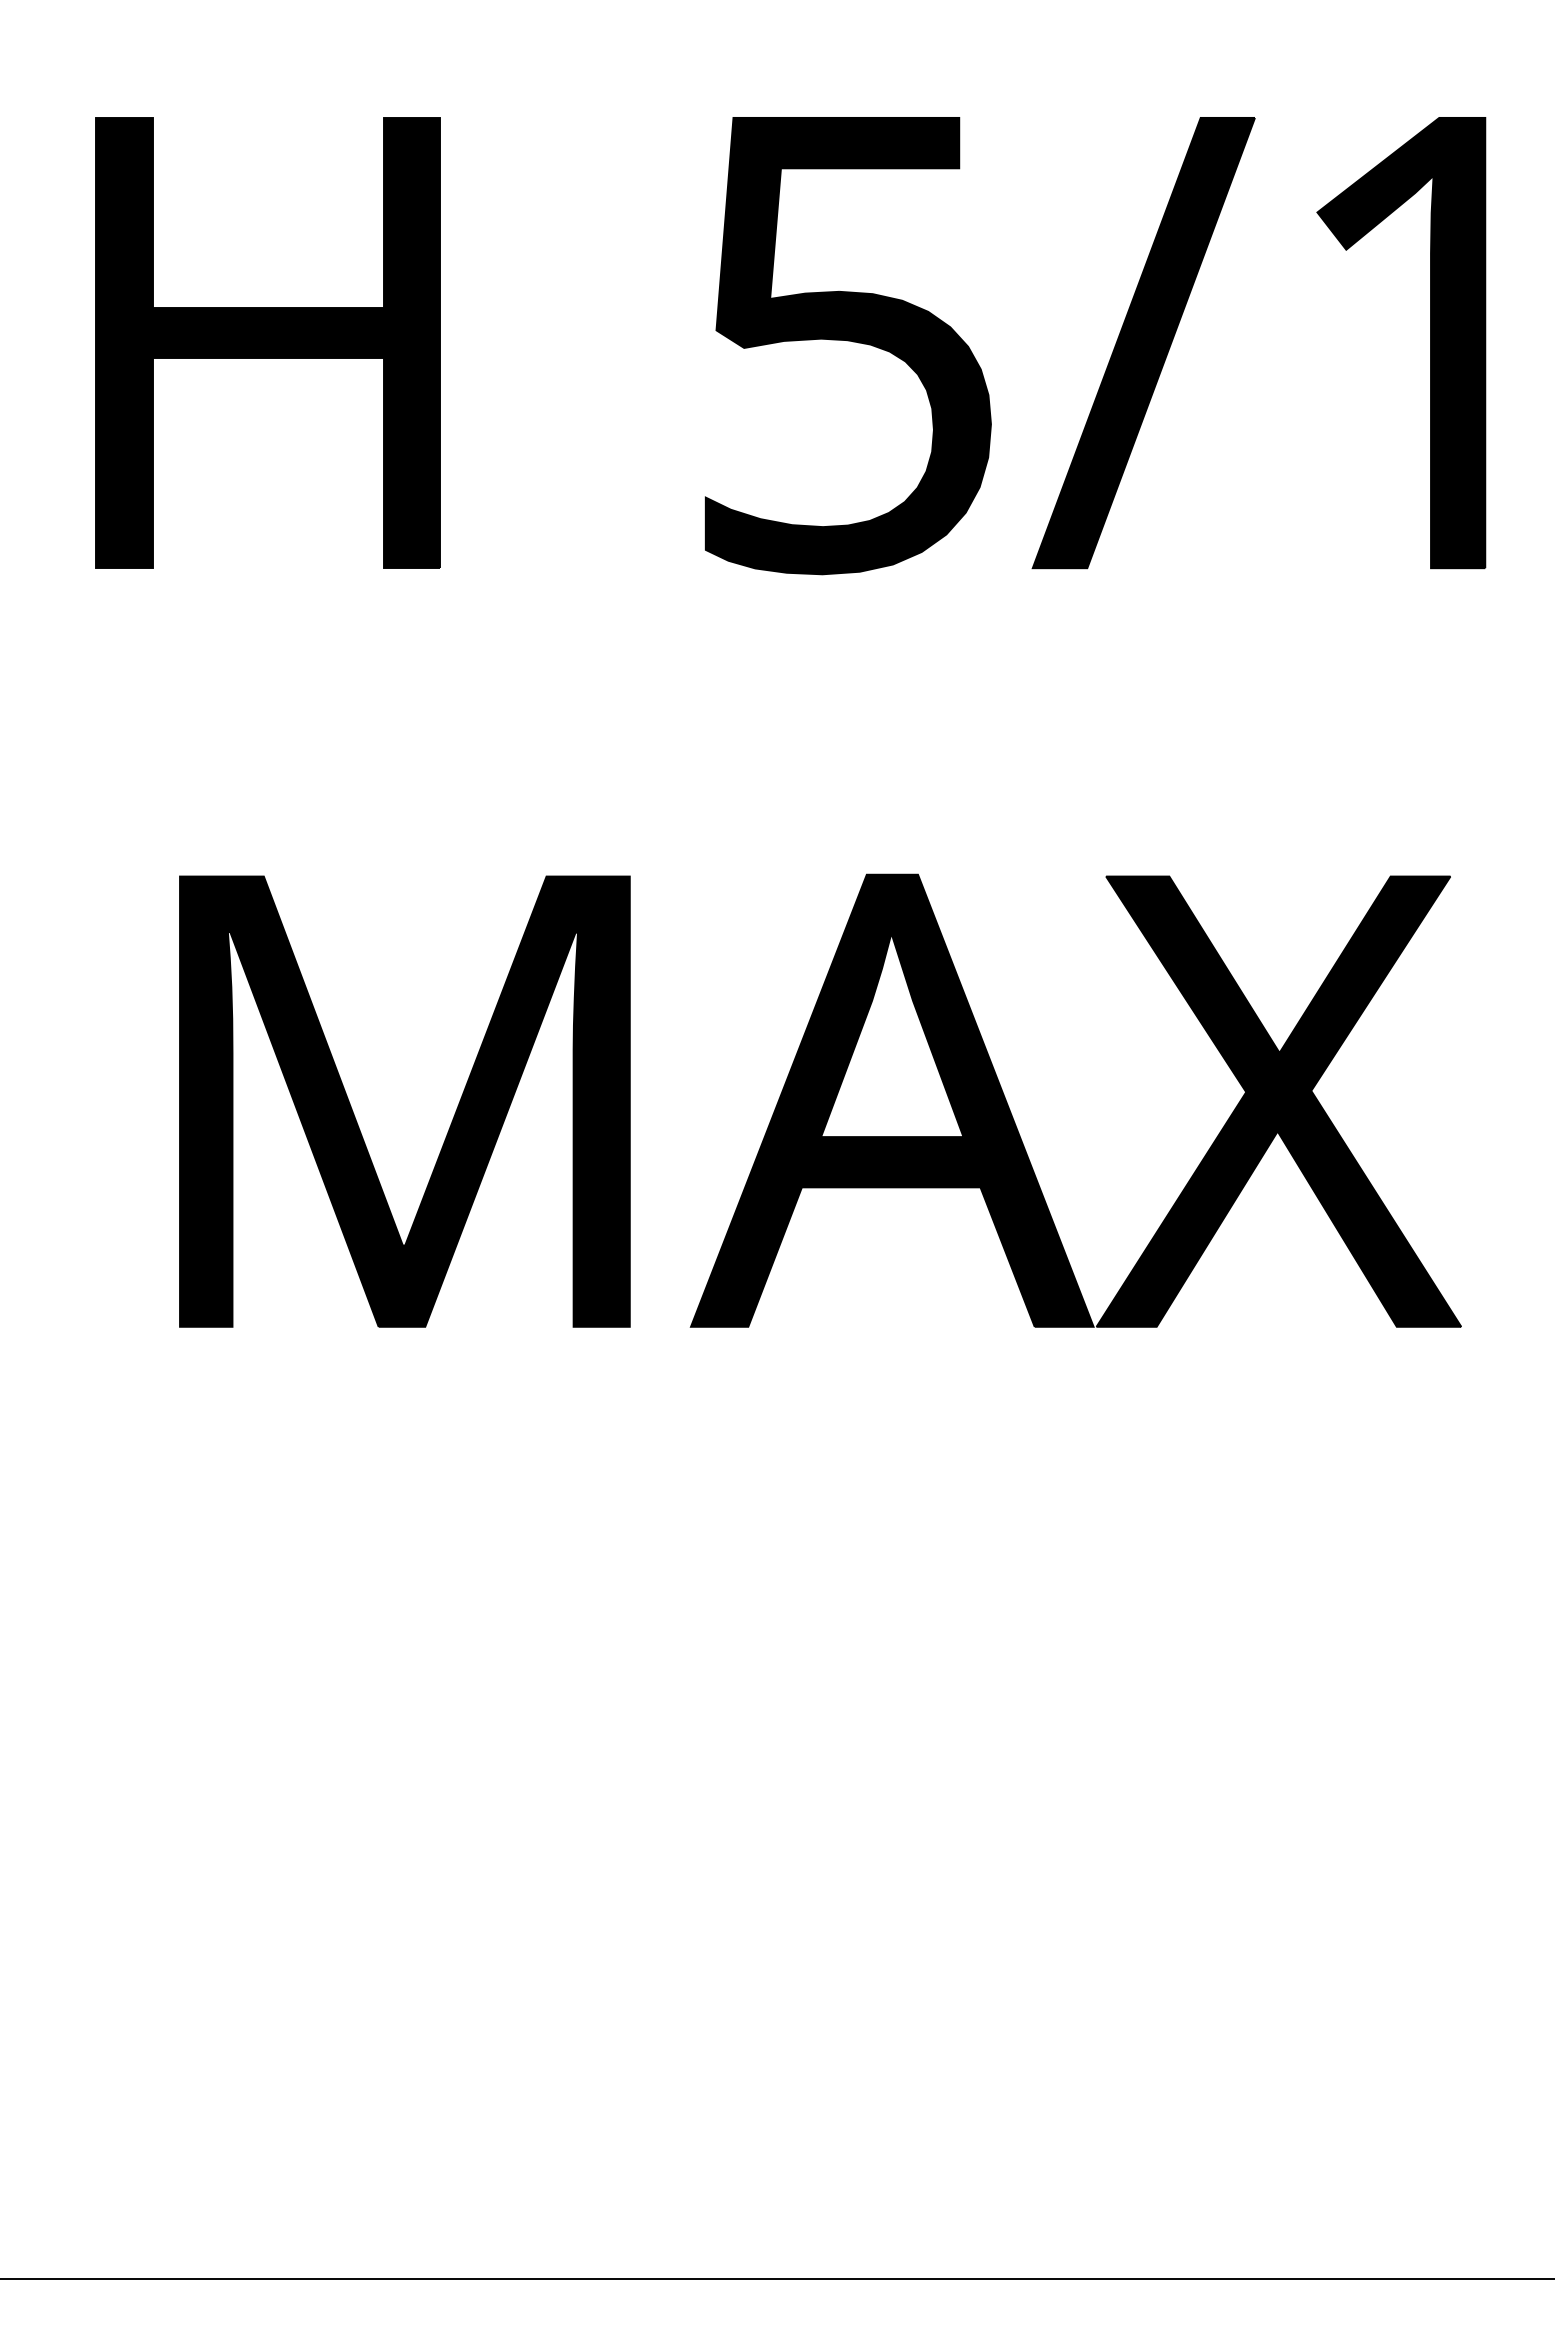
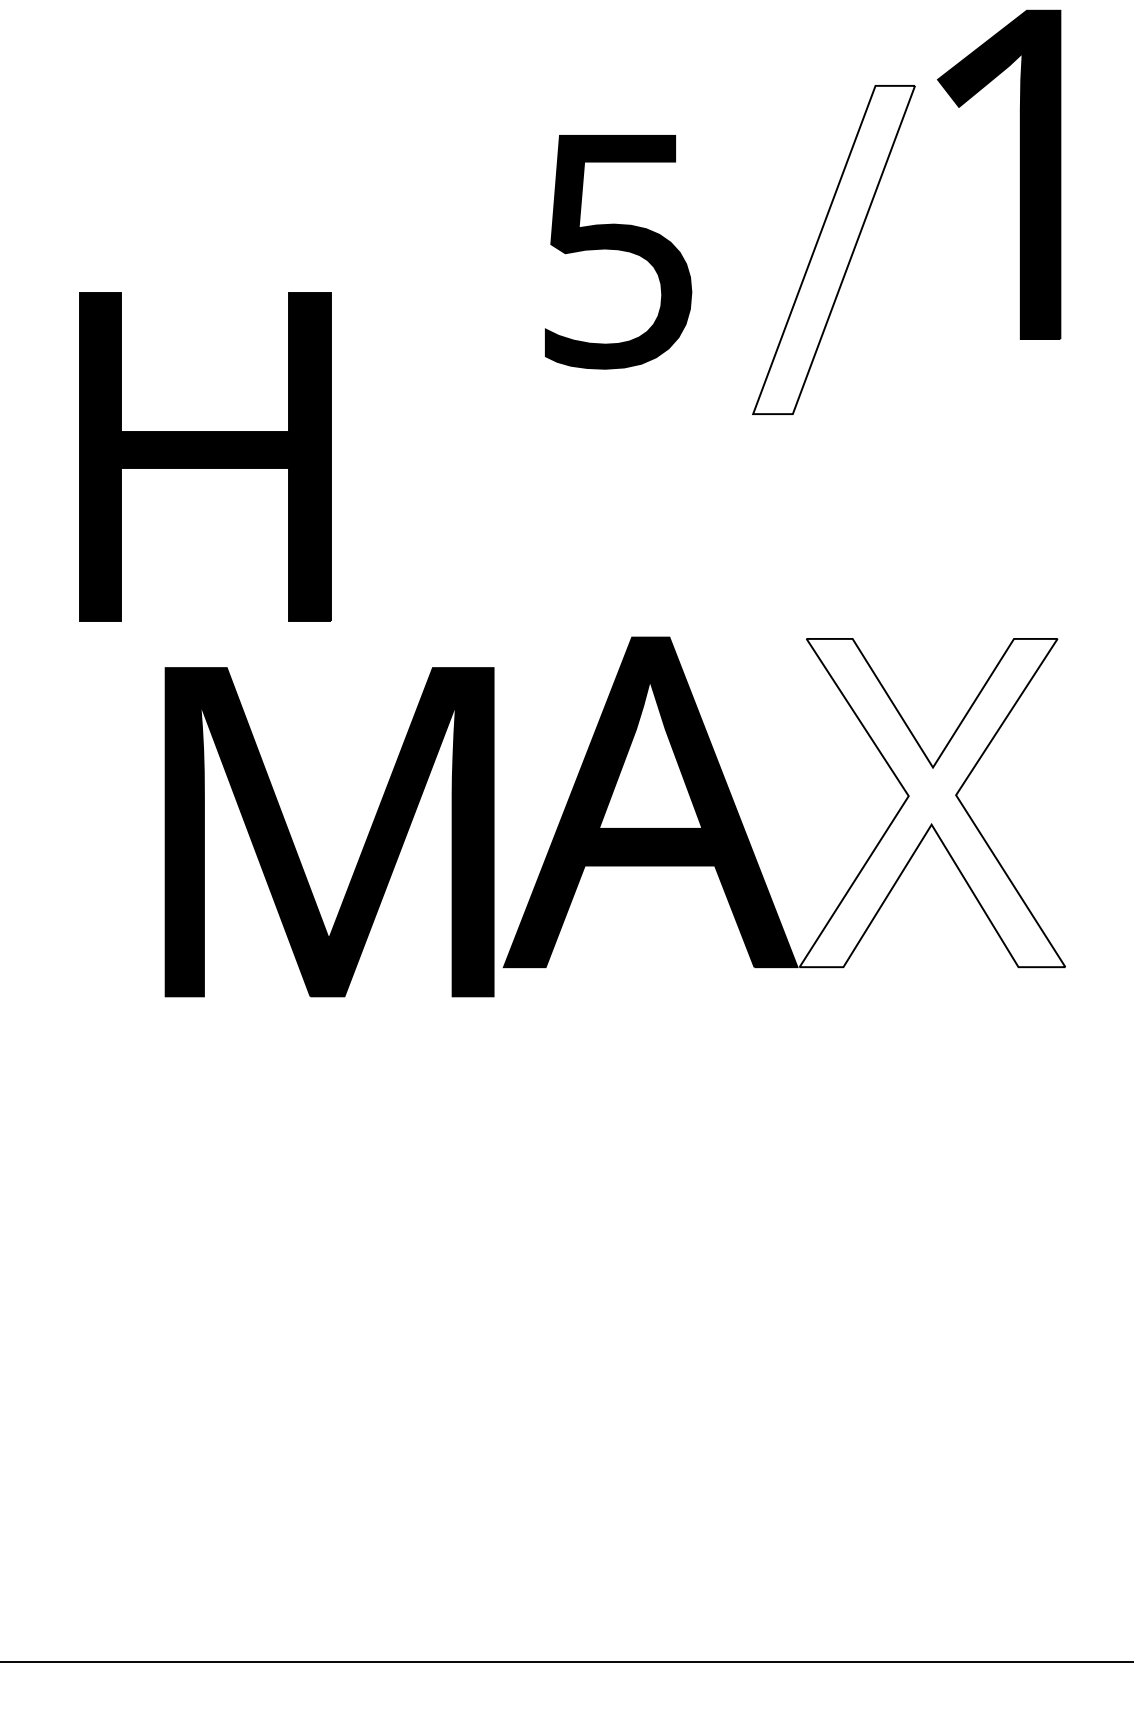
part: (267, 342) -> (204, 456), moved
fill: (1143, 342) -> (833, 249), removed
part: (1430, 343) -> (1020, 175), moved
part: (847, 346) -> (618, 252), size x0.7
fill: (1278, 1101) -> (932, 802), removed
part: (452, 1118) -> (364, 844), moved

